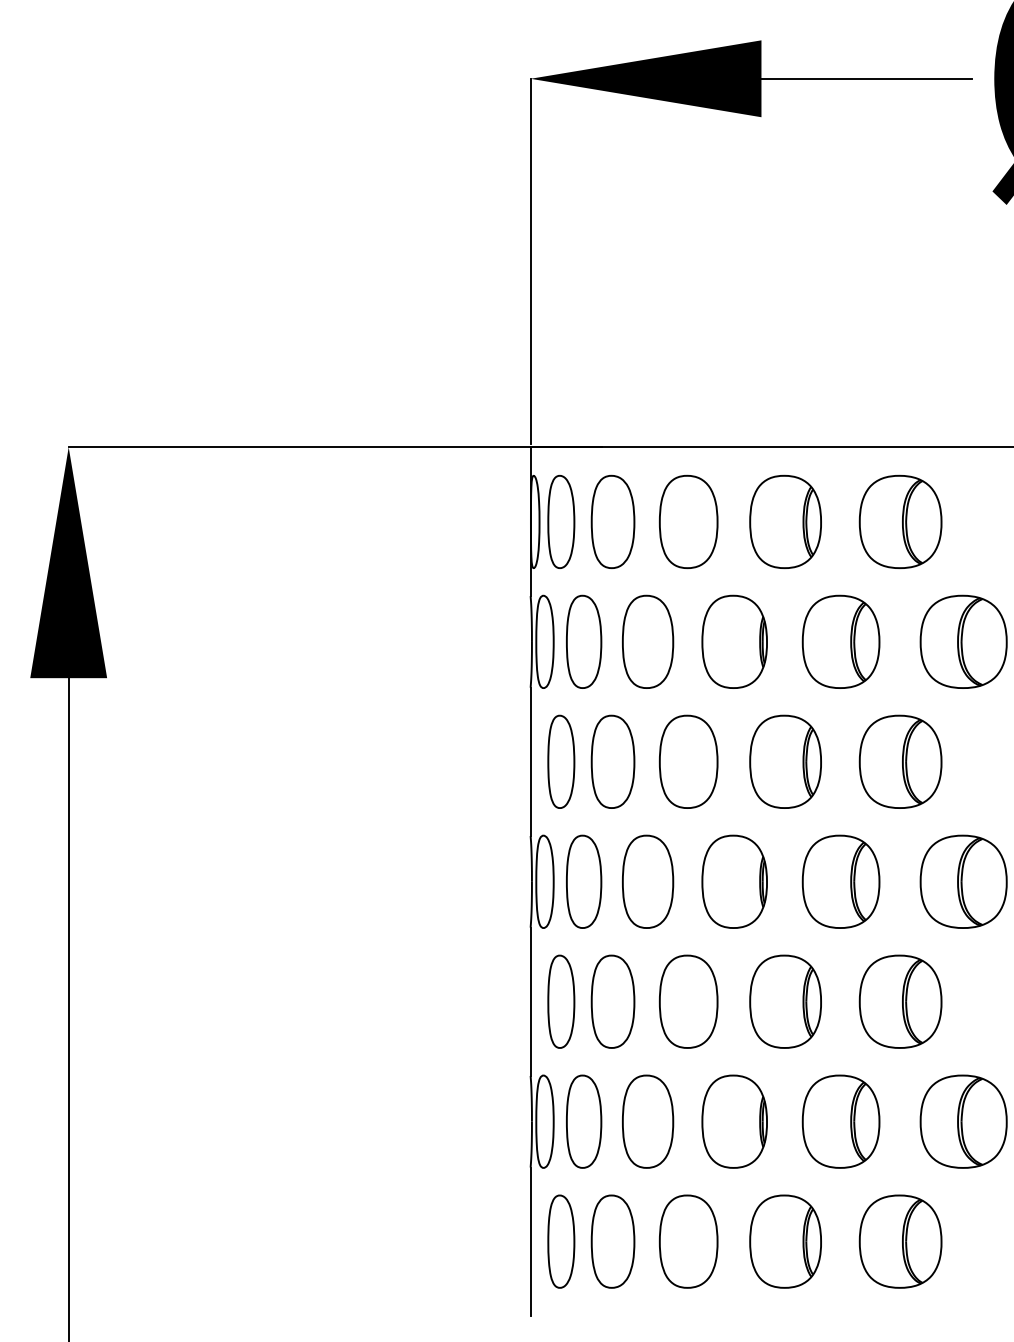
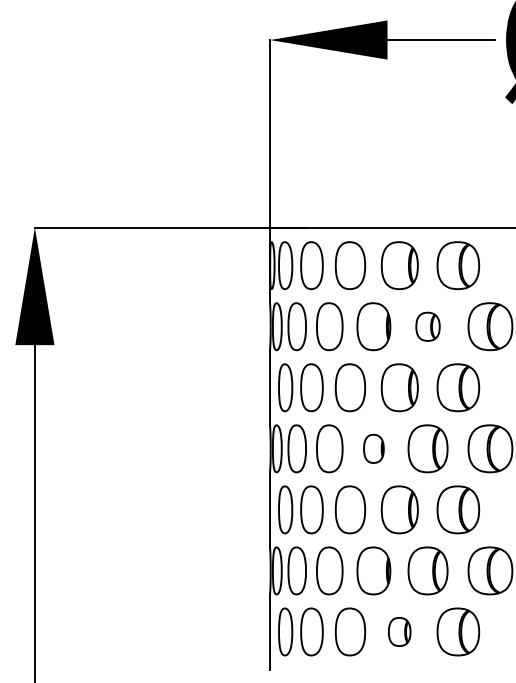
part: (839, 641) -> (427, 326), size x0.6
part: (733, 881) -> (373, 448), size x0.6
part: (784, 1240) -> (399, 631), size x0.6

